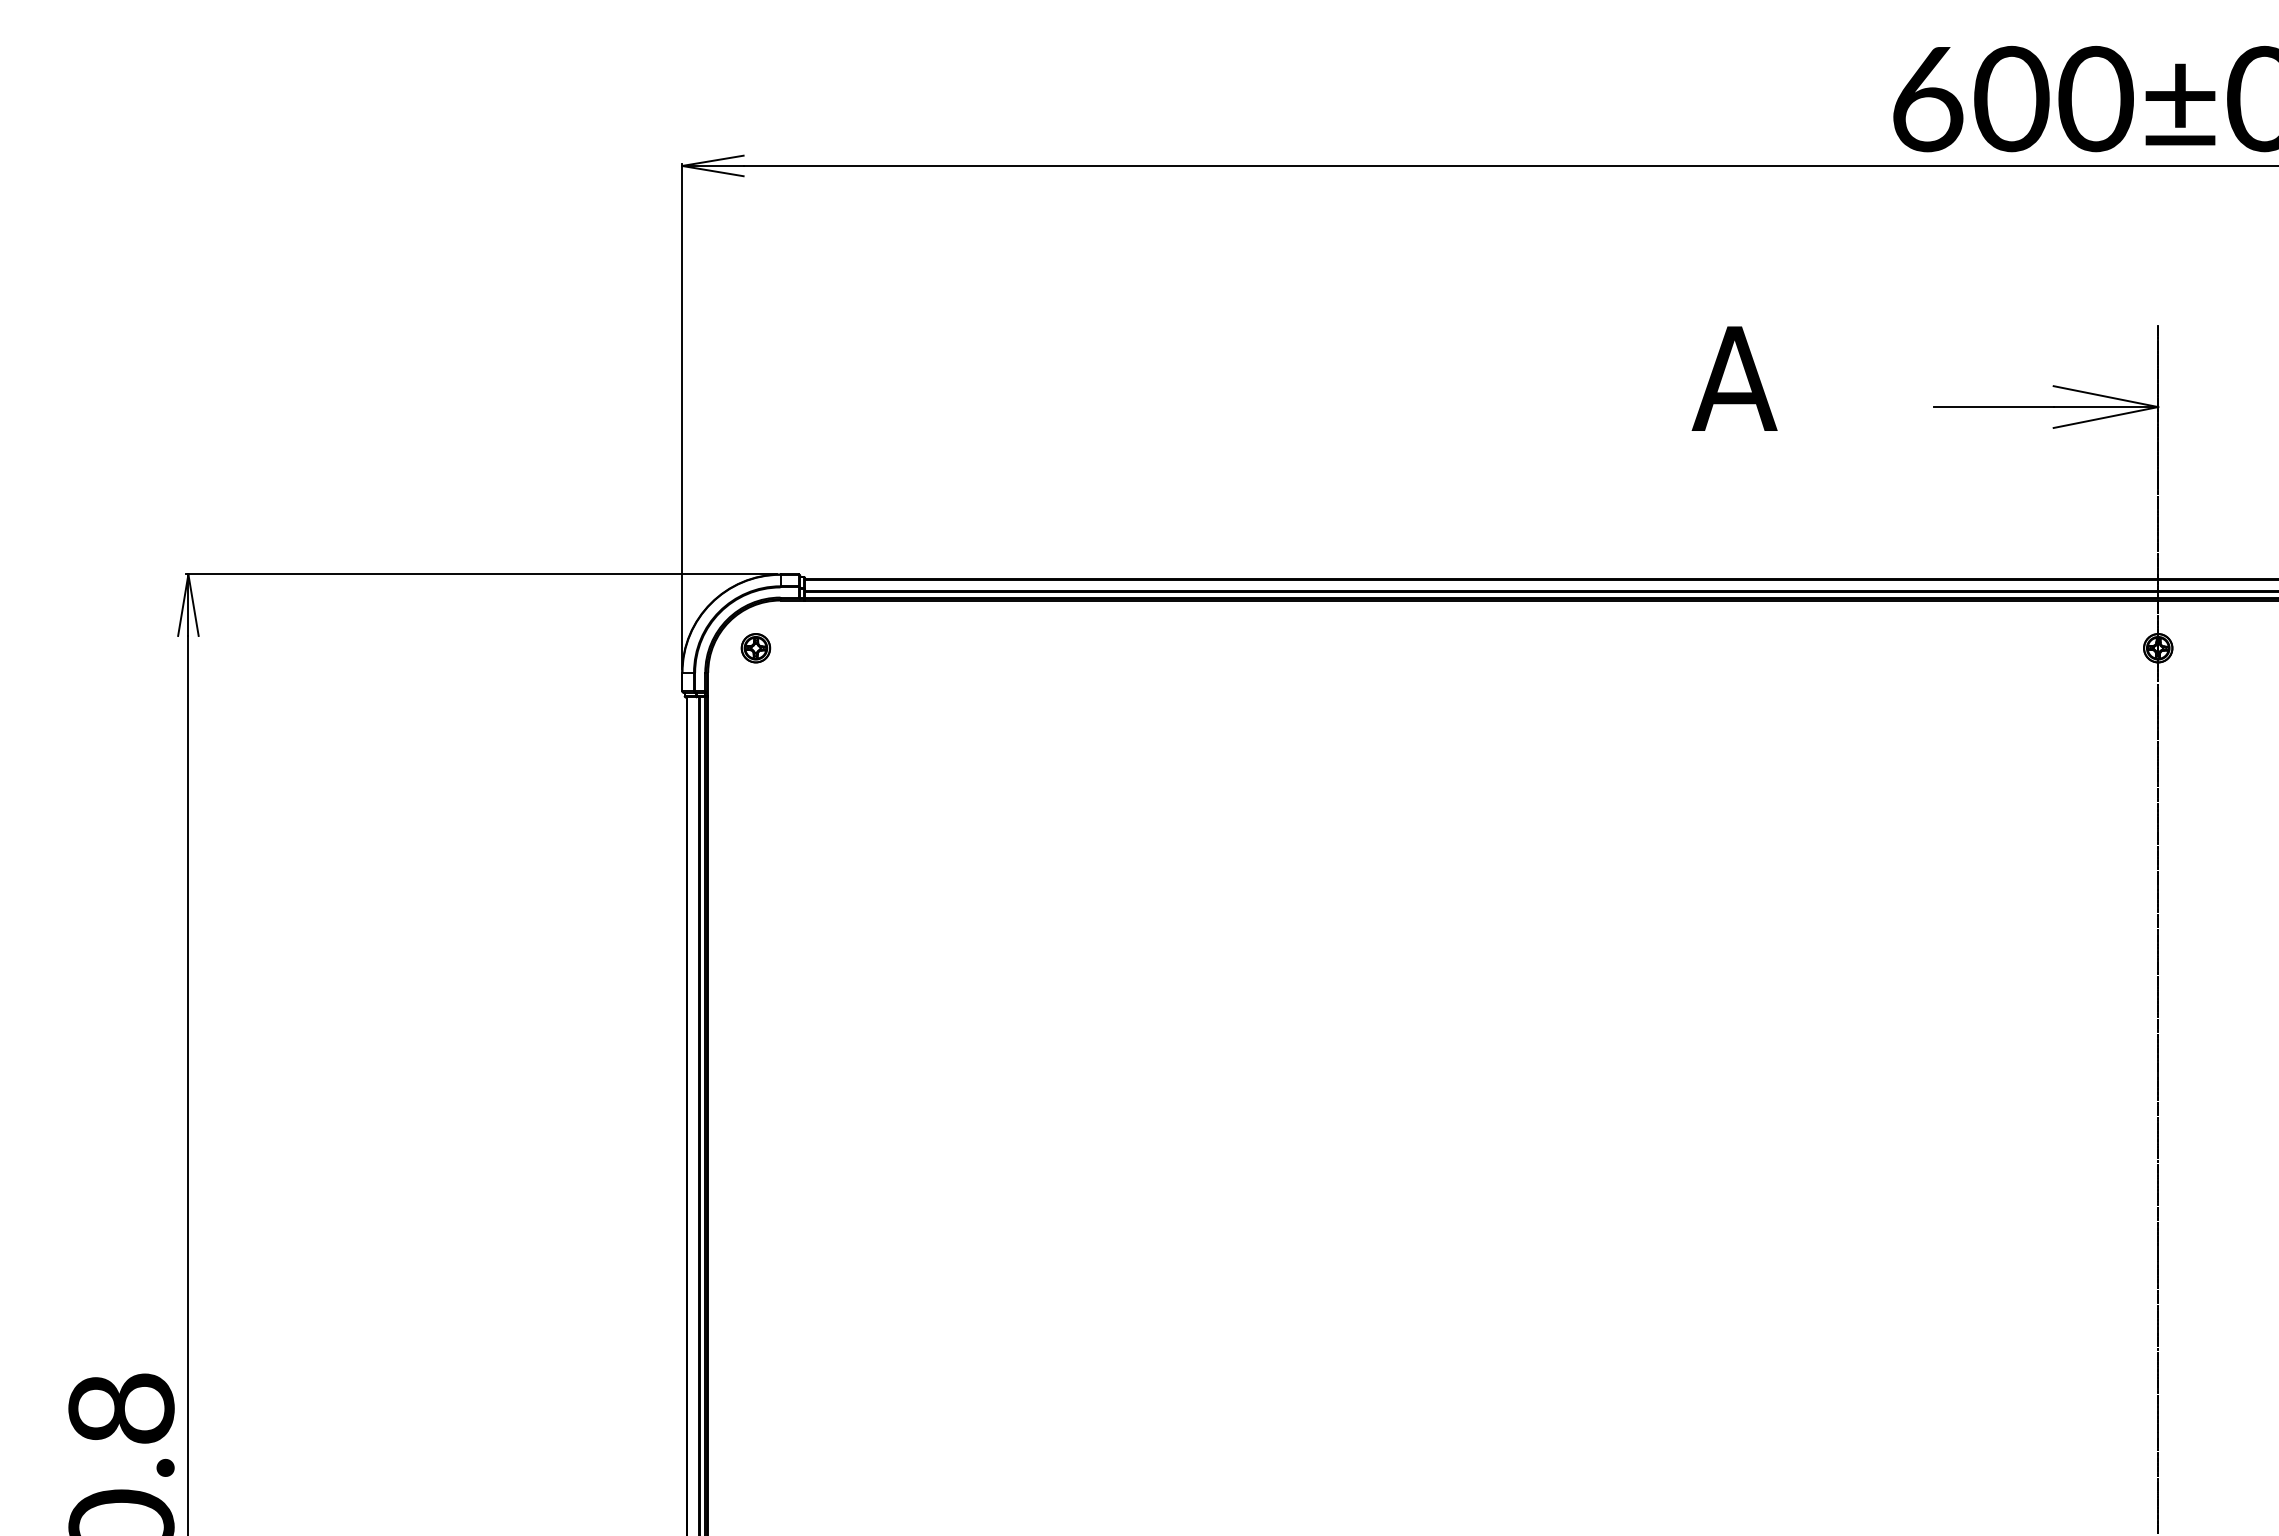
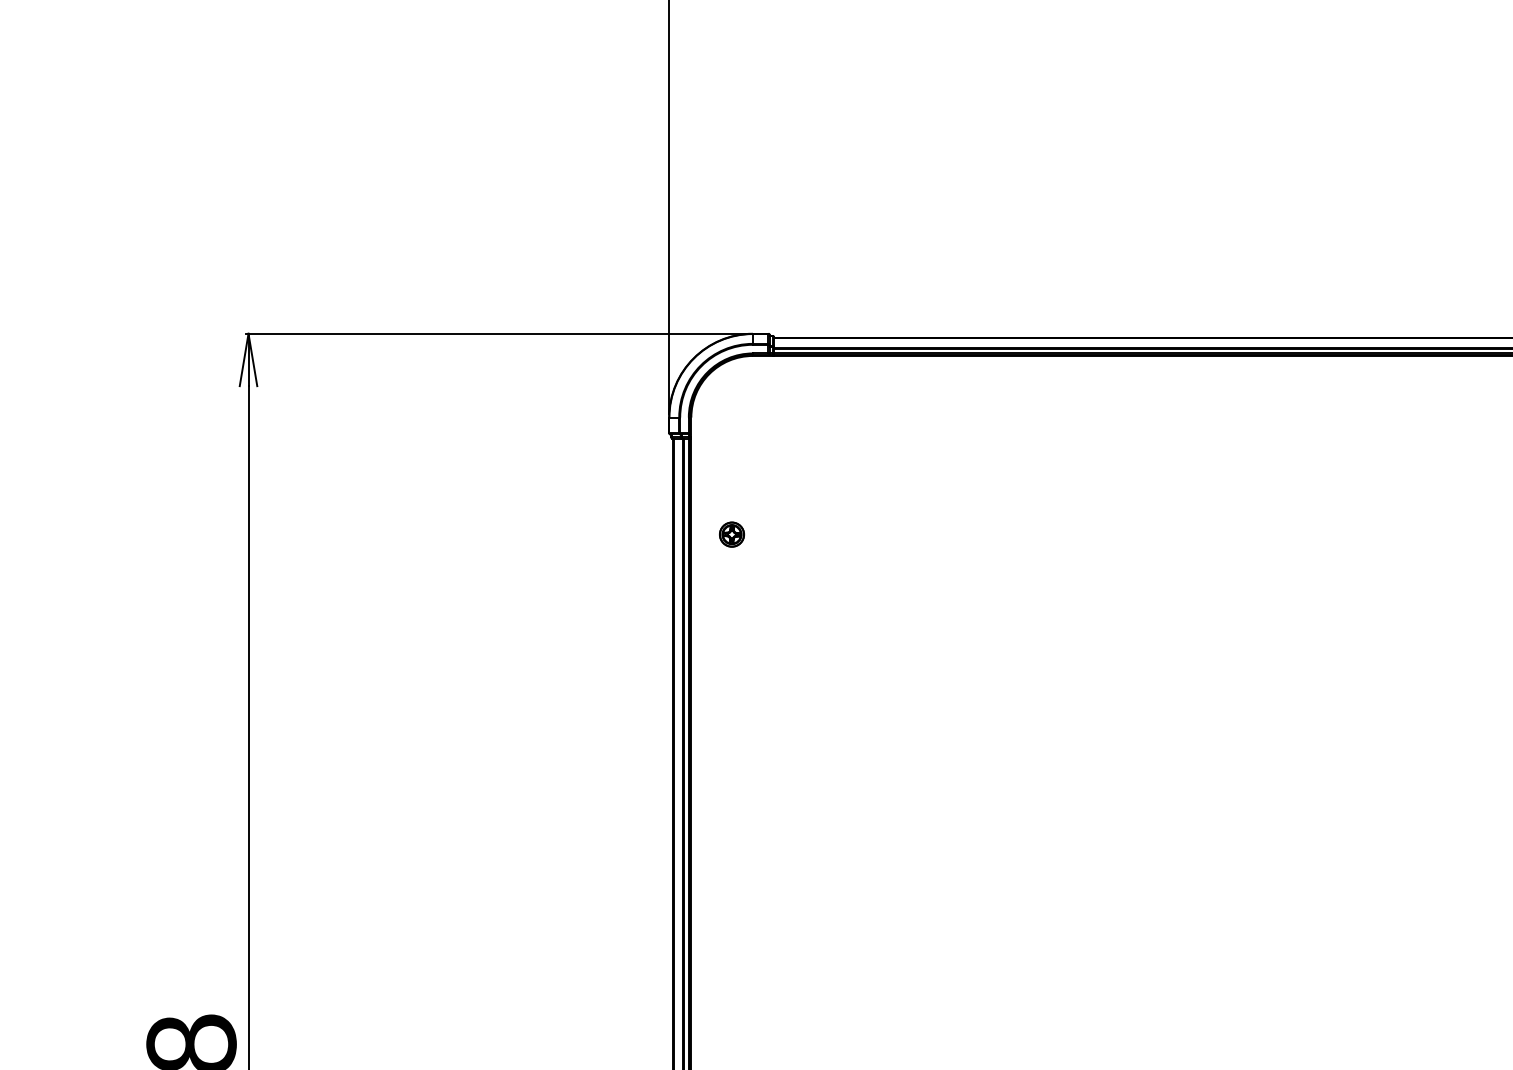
part: (755, 648) -> (731, 534), moved

